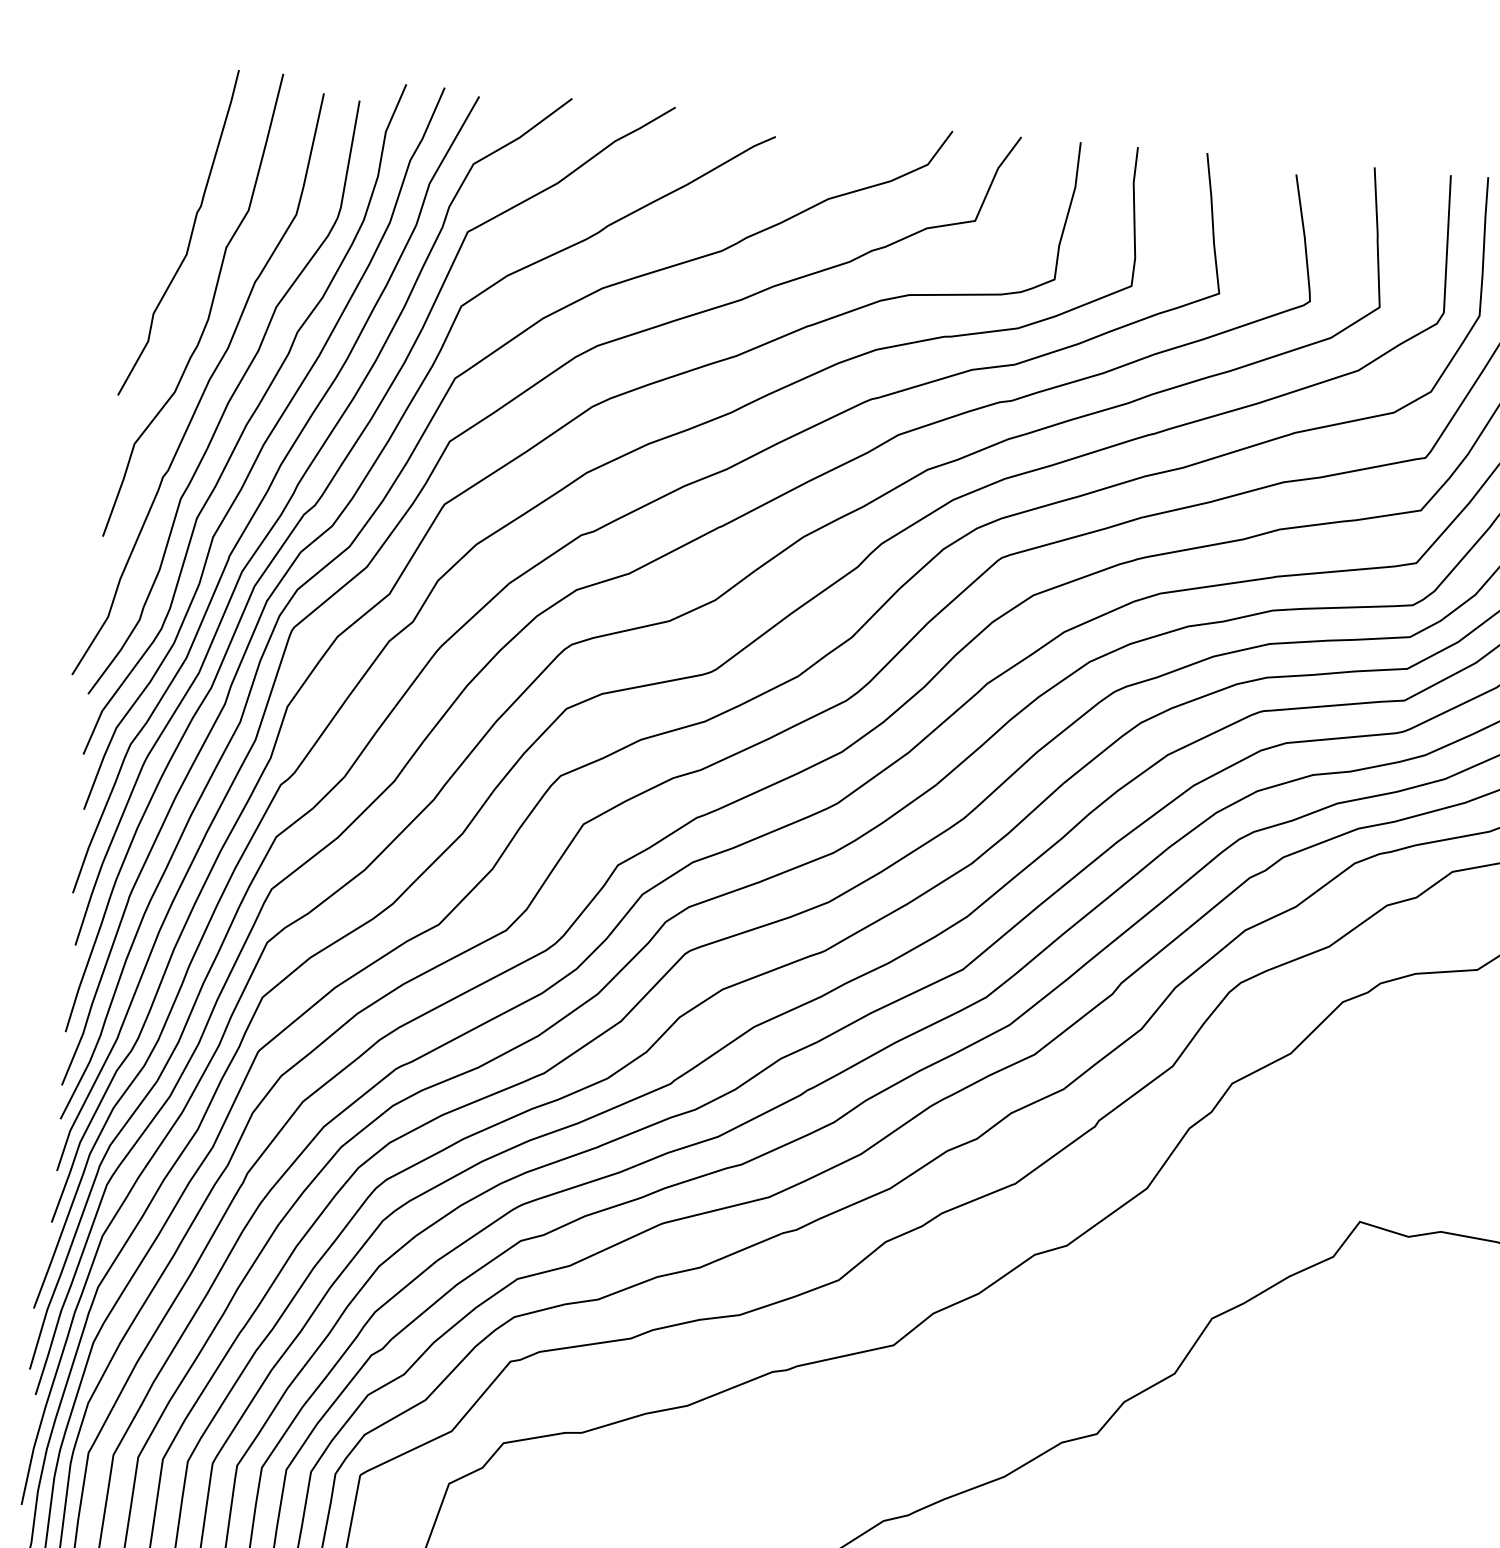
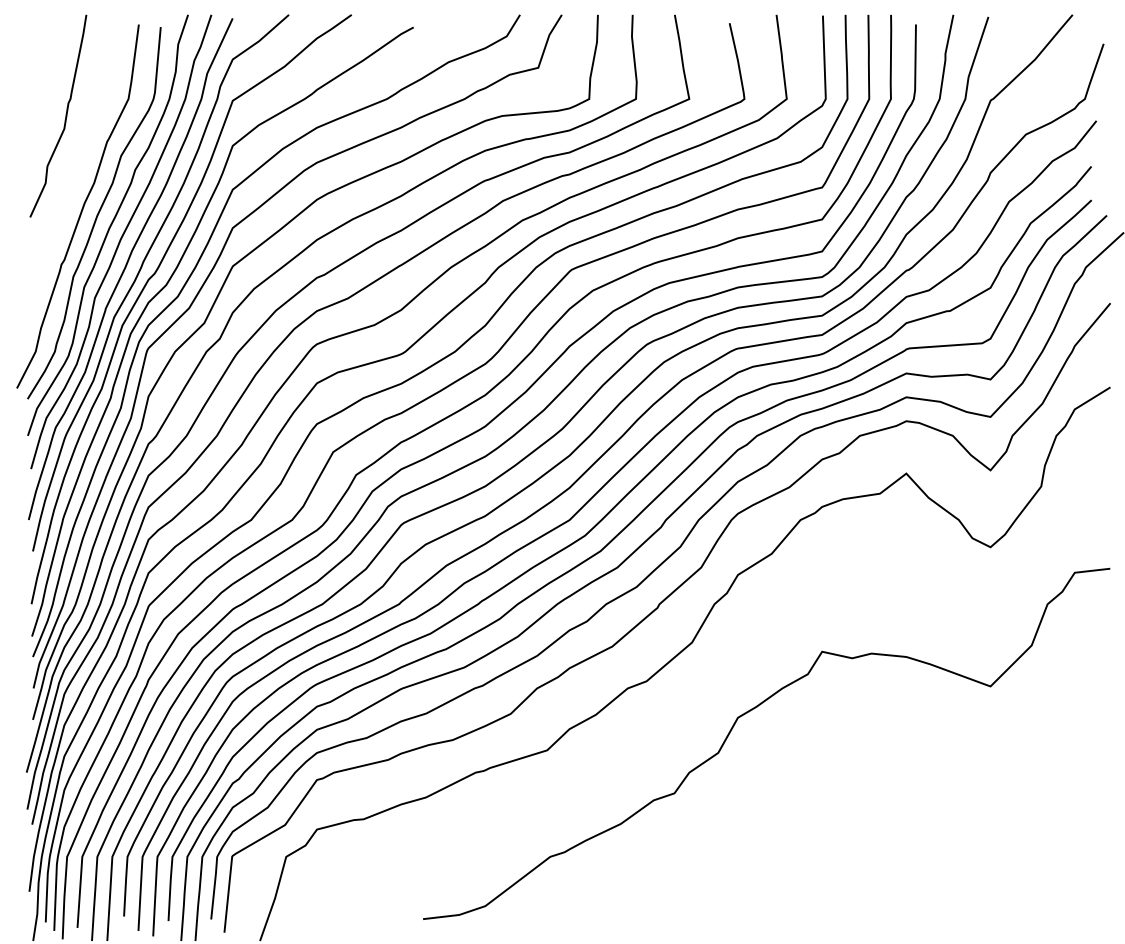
curve: (208, 308) -> (80, 160), removed

